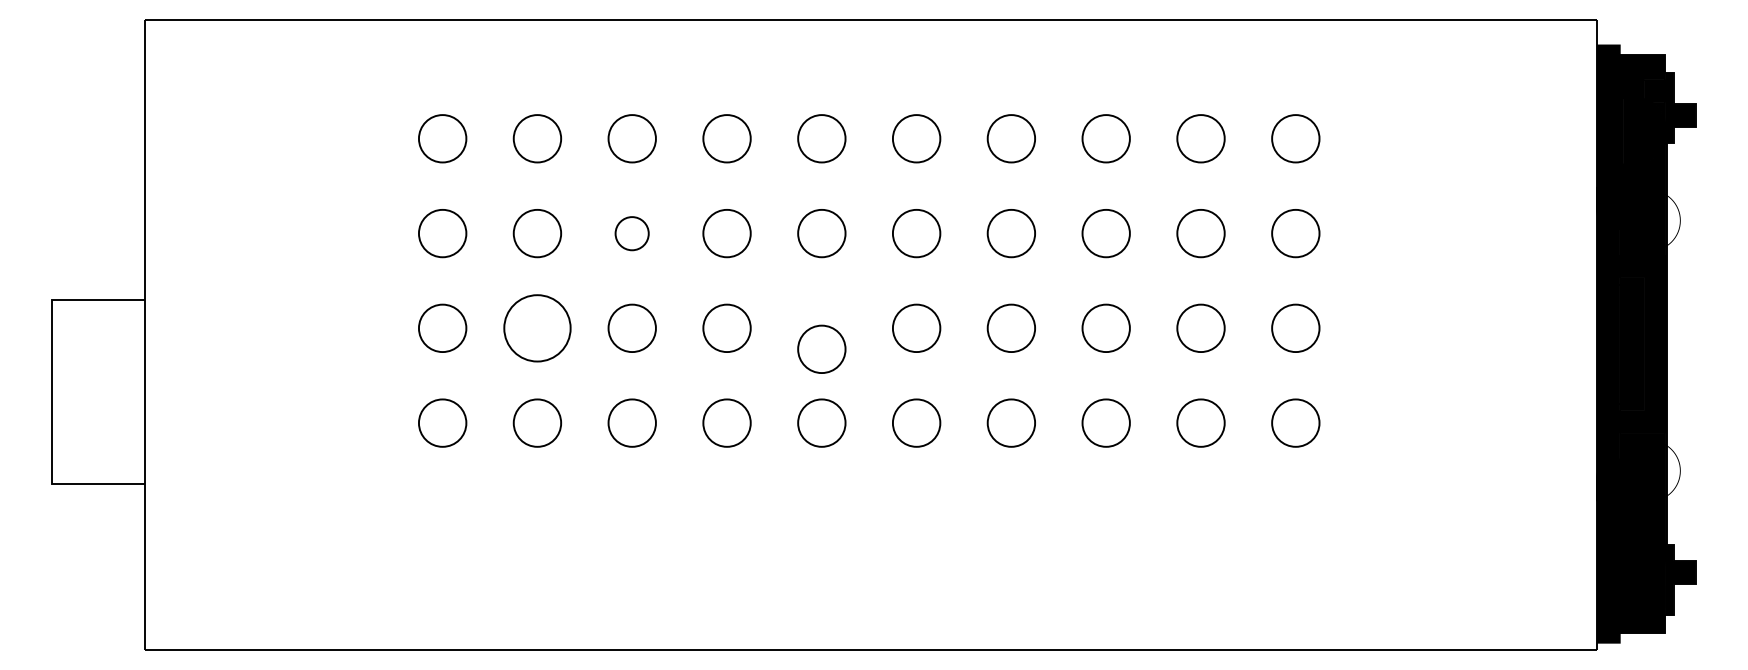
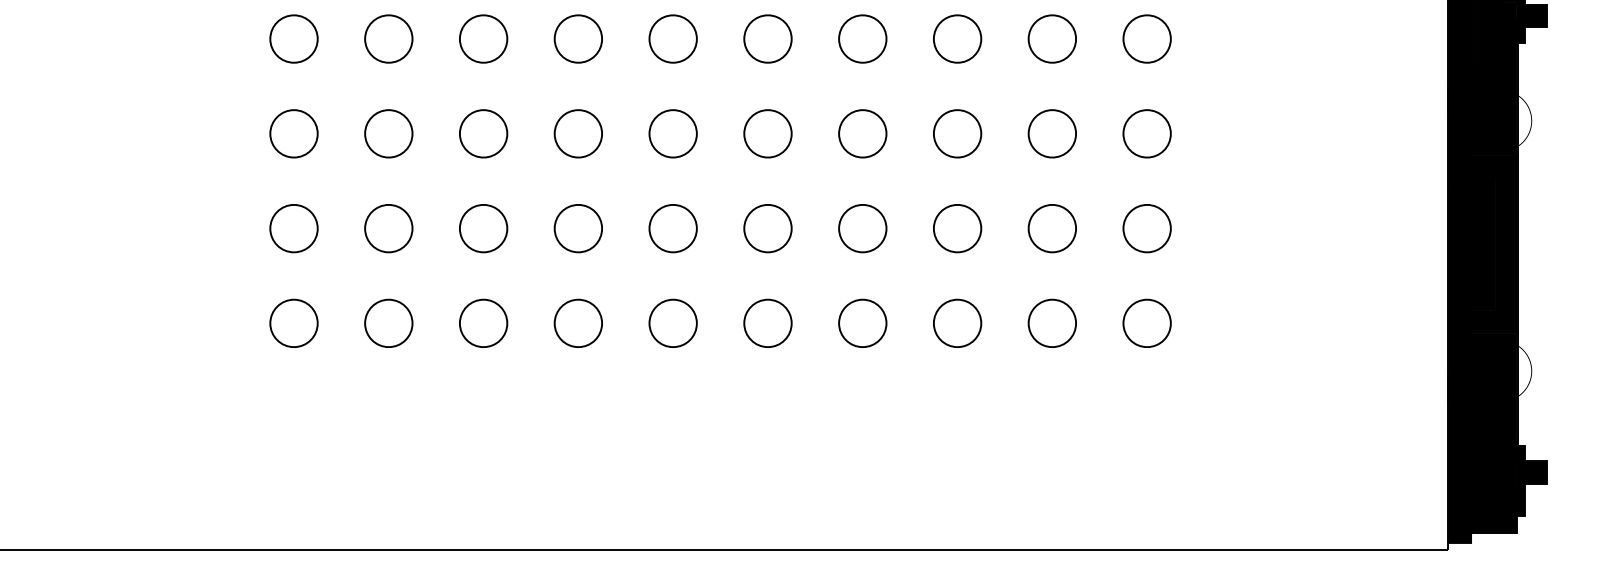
circle: (631, 233) -> (482, 133), size x1.43
circle: (537, 328) -> (388, 228), size x0.71
circle: (821, 348) -> (672, 227), moved

